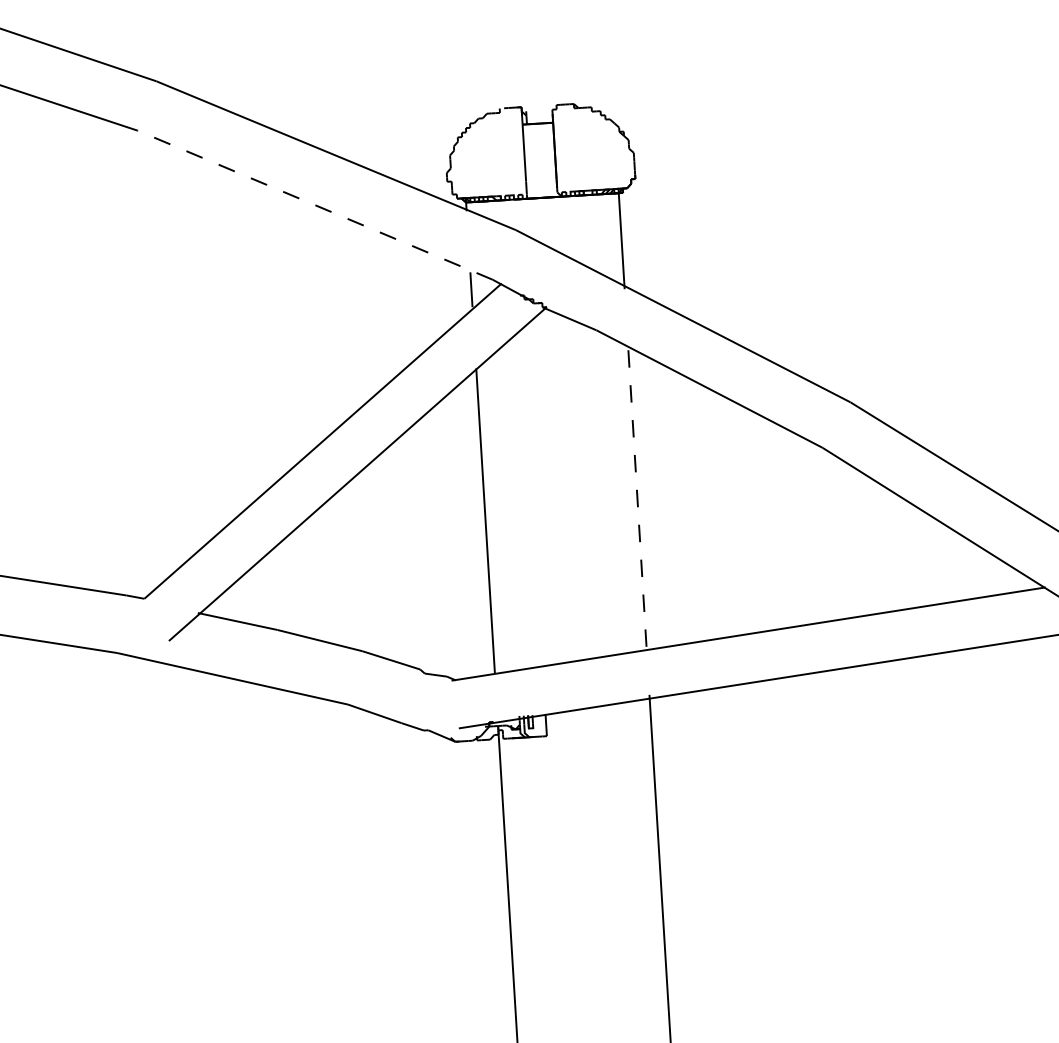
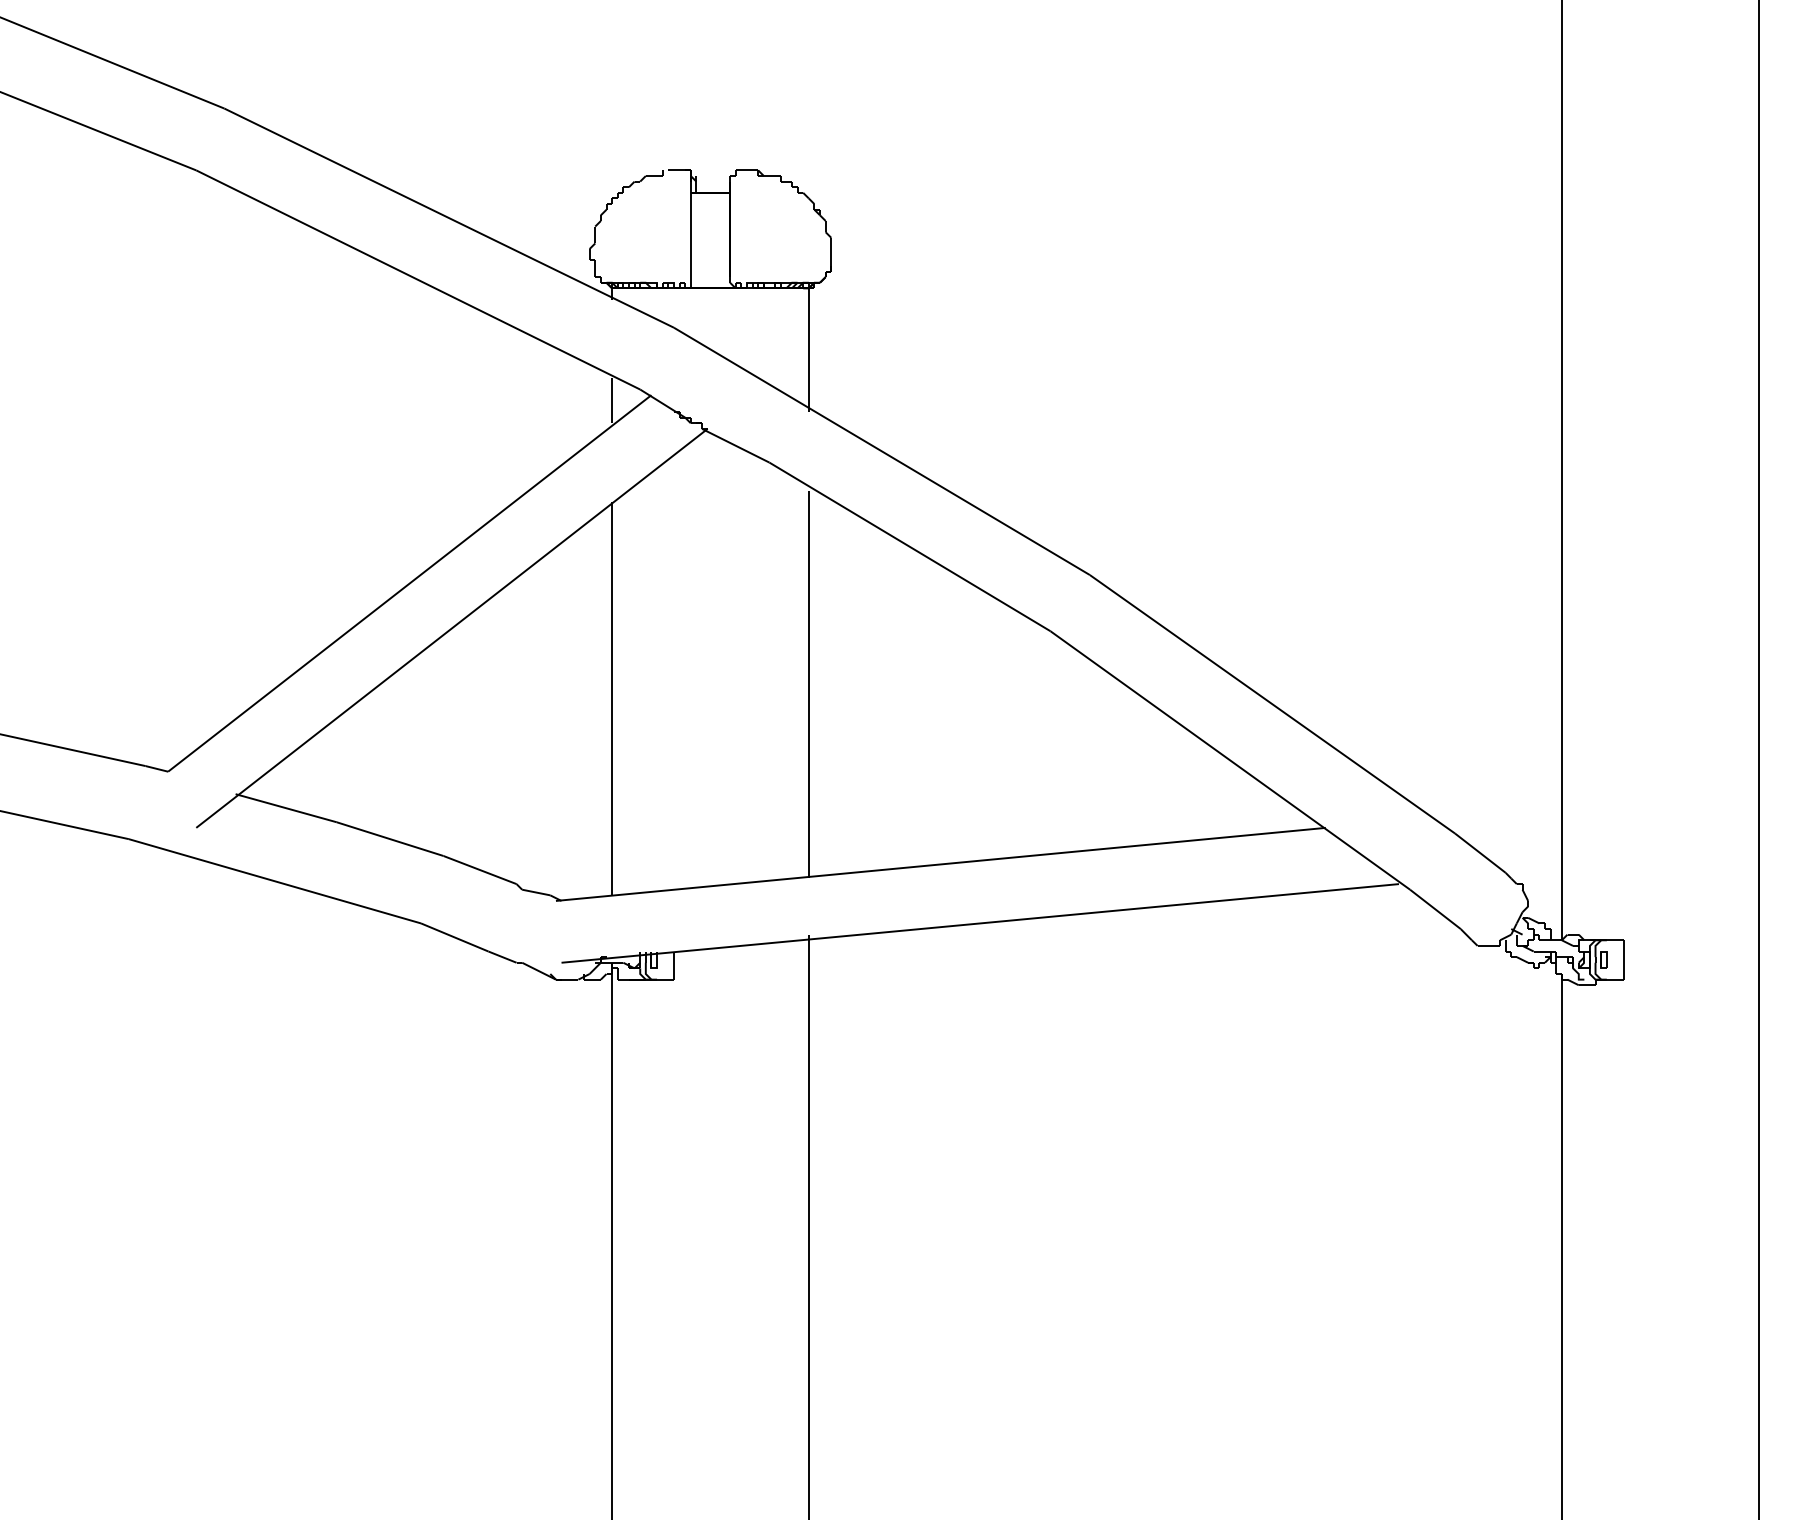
line: (315, 204) -> (418, 279), dashed -> solid
line: (637, 500) -> (808, 684), dashed -> solid

